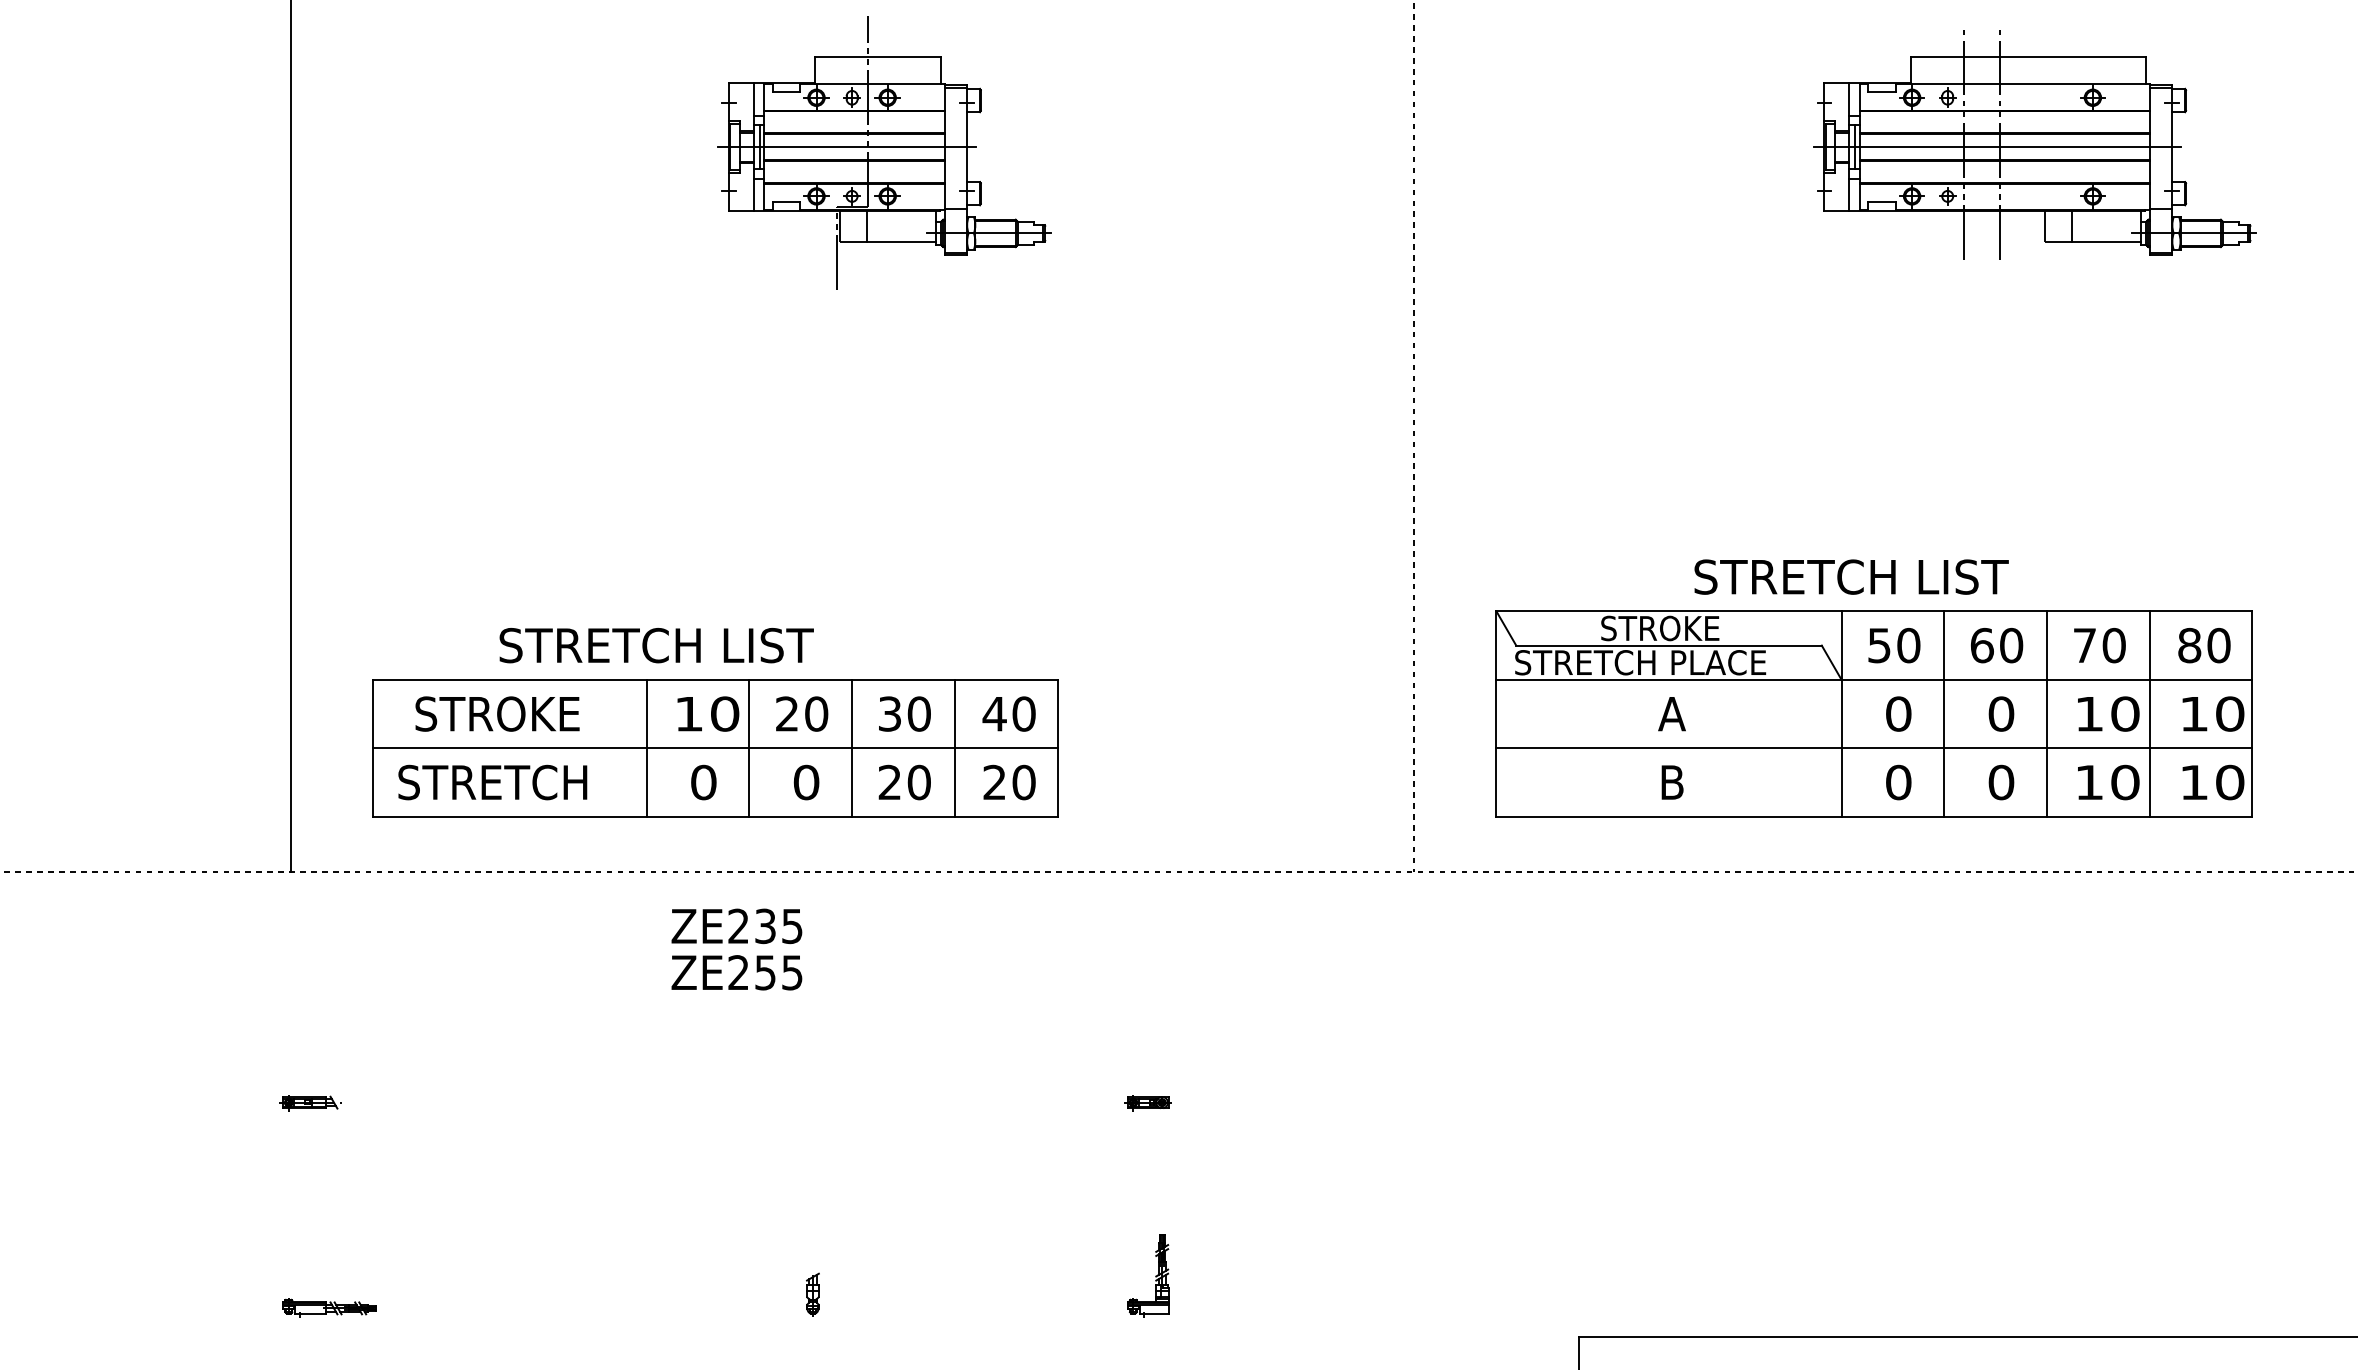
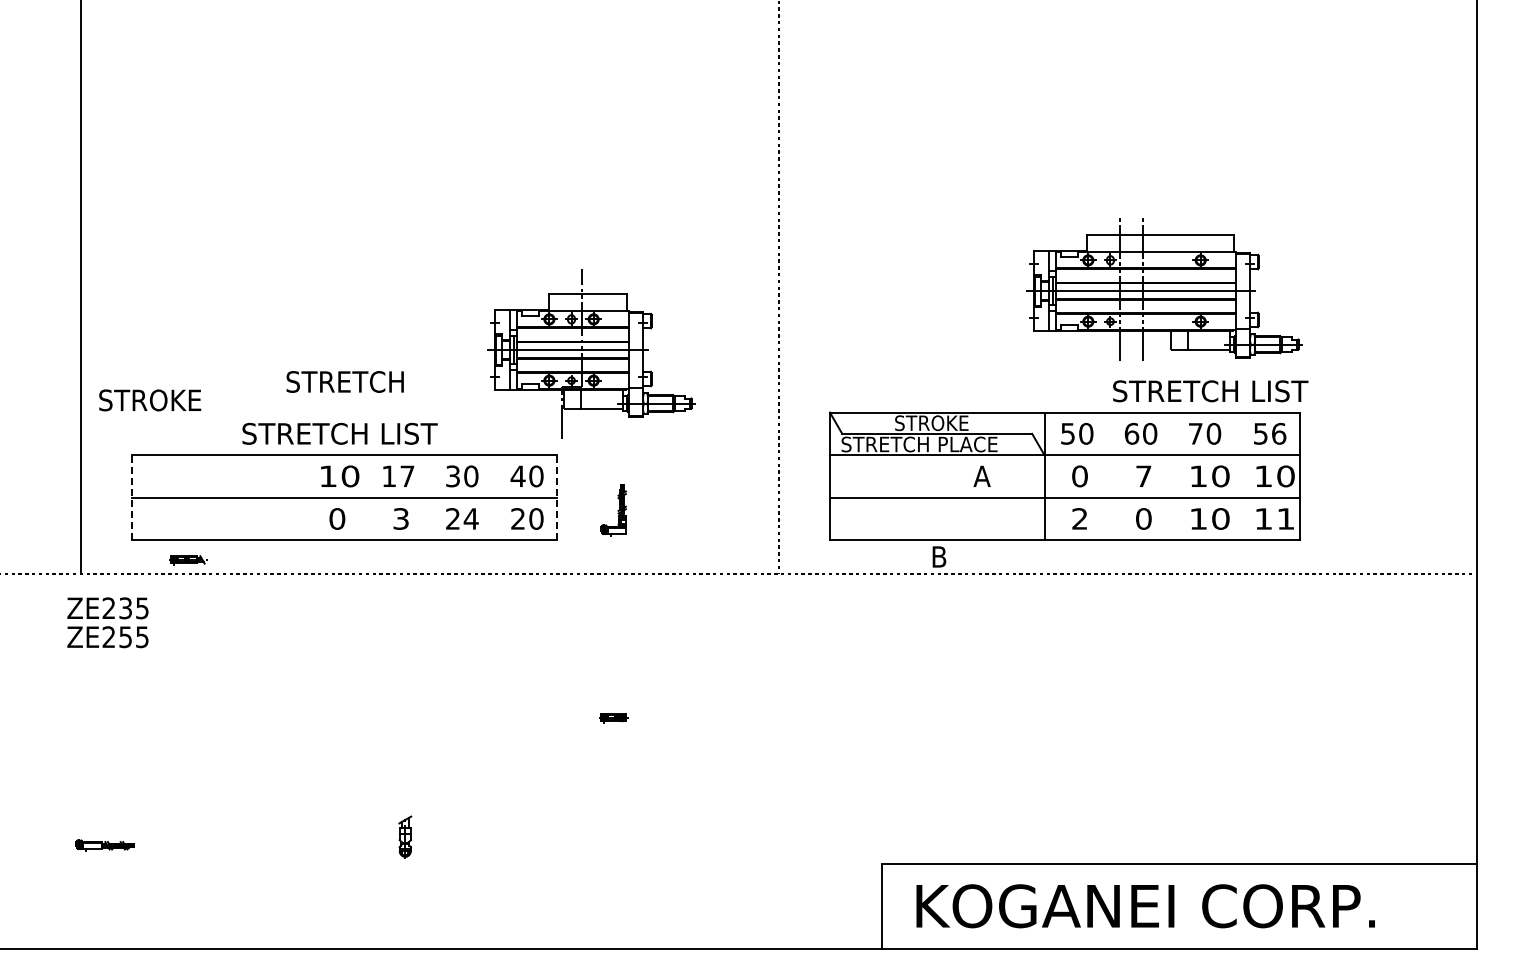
part: (2034, 144) -> (1164, 289), moved
part: (884, 152) -> (591, 353), moved
text: (1851, 577) -> (1210, 391), moved
text: (655, 645) -> (339, 433), moved
text: (2203, 645) -> (1269, 433), 80 -> 56
text: (1671, 712) -> (981, 475), moved
text: (498, 714) -> (150, 400), moved
text: (802, 714) -> (398, 476), 20 -> 17
line: (1944, 714) -> (1108, 476), removed
text: (2000, 714) -> (1143, 476), 0 -> 7
line: (2047, 714) -> (1172, 476), removed
line: (2150, 714) -> (1236, 476), removed
line: (372, 747) -> (131, 497), solid -> dashed
line: (646, 747) -> (301, 497), removed
line: (749, 747) -> (365, 497), removed
line: (852, 747) -> (429, 497), removed
line: (955, 747) -> (493, 497), removed
line: (1058, 747) -> (557, 497), solid -> dashed
text: (491, 781) -> (344, 381), moved
text: (807, 781) -> (401, 518), 0 -> 3
text: (918, 781) -> (470, 518), 20 -> 24
text: (1672, 781) -> (939, 556), moved
text: (1897, 781) -> (1079, 518), 0 -> 2
text: (2229, 781) -> (1285, 518), 10 -> 11
text: (736, 949) -> (107, 622), moved
part: (311, 1103) -> (188, 560), moved
part: (1148, 1275) -> (613, 510), moved
part: (811, 1293) -> (404, 836), size x1.6

